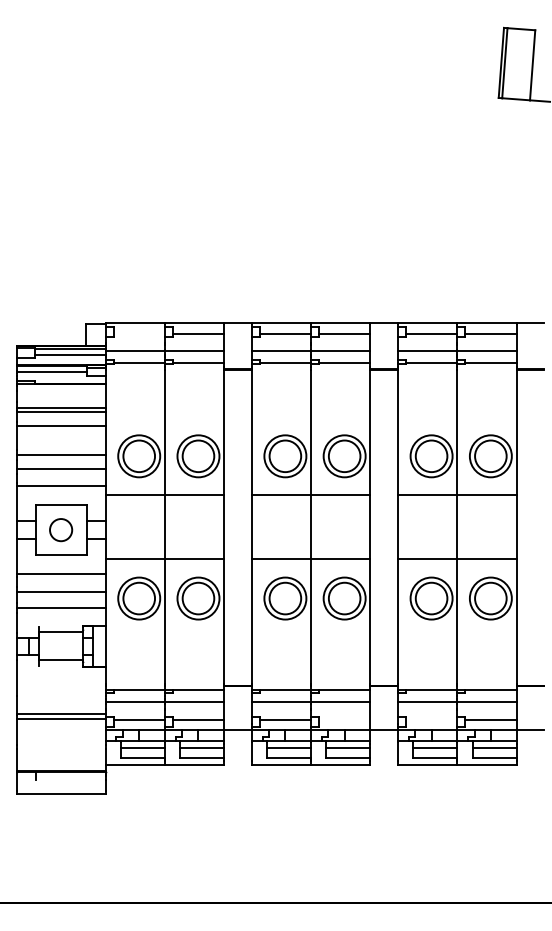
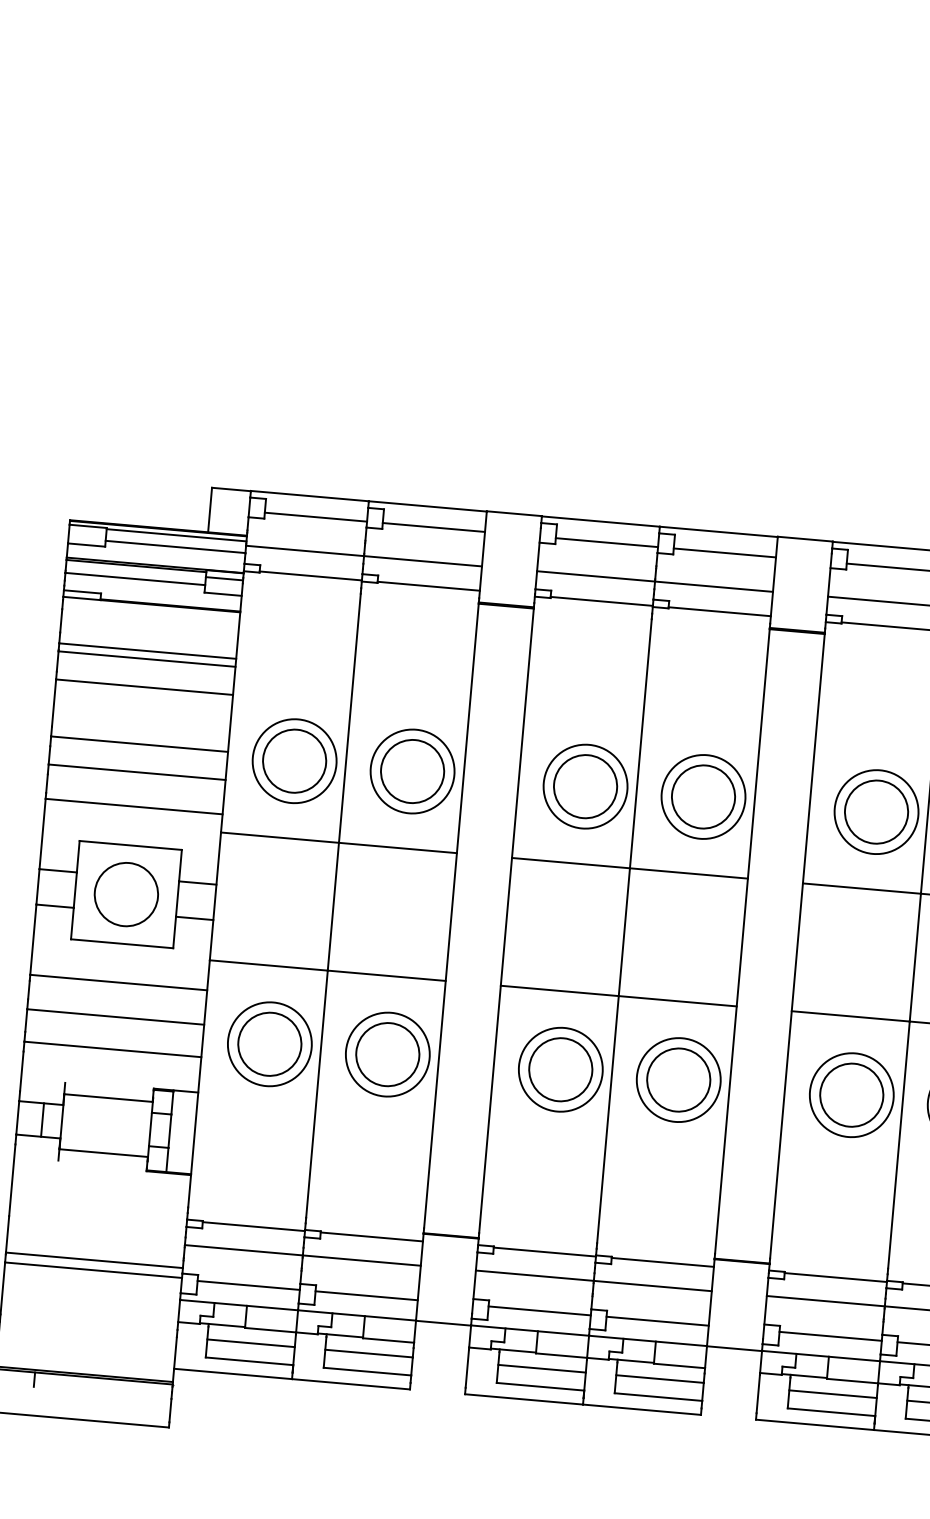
line: (138, 333) -> (314, 516), added
circle: (60, 529) -> (125, 893), size x1.43
line: (344, 719) -> (657, 1320), added
line: (431, 719) -> (830, 1335), added

